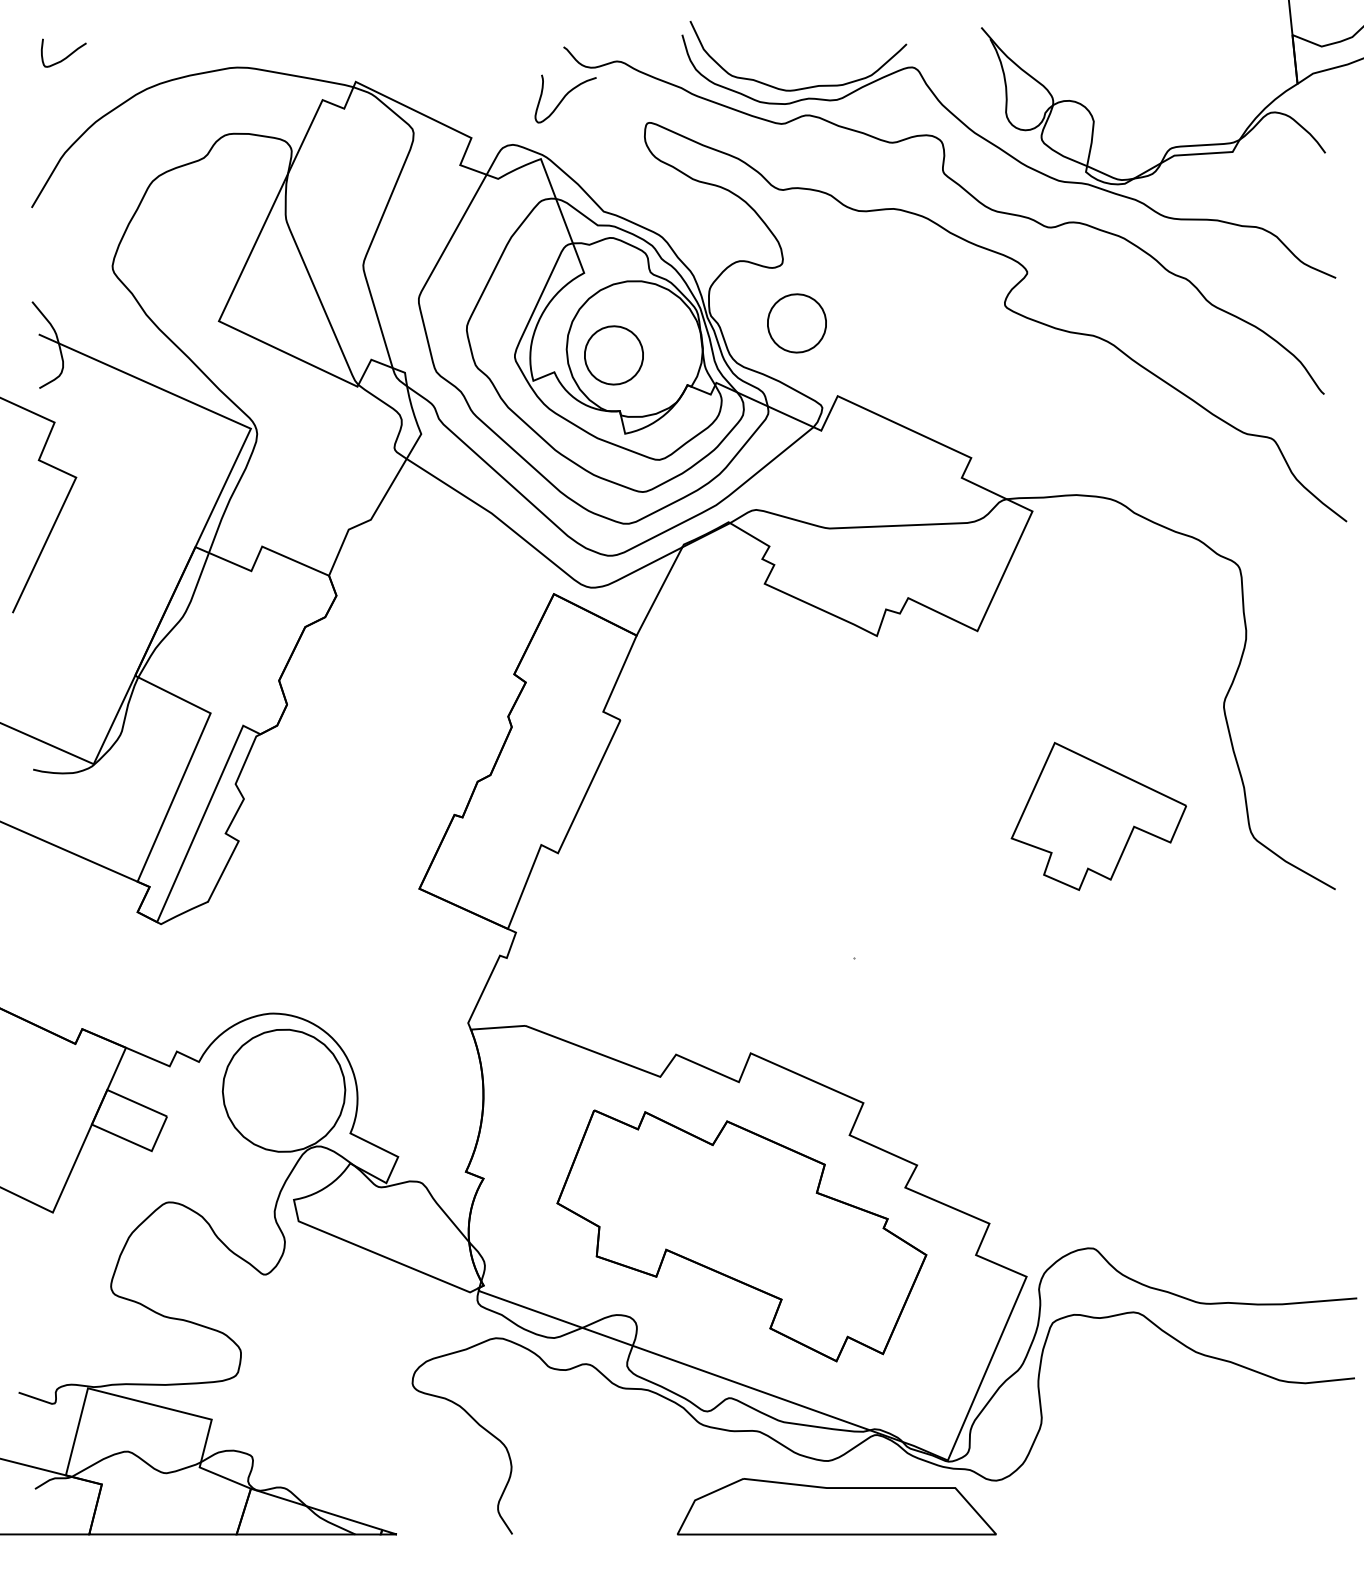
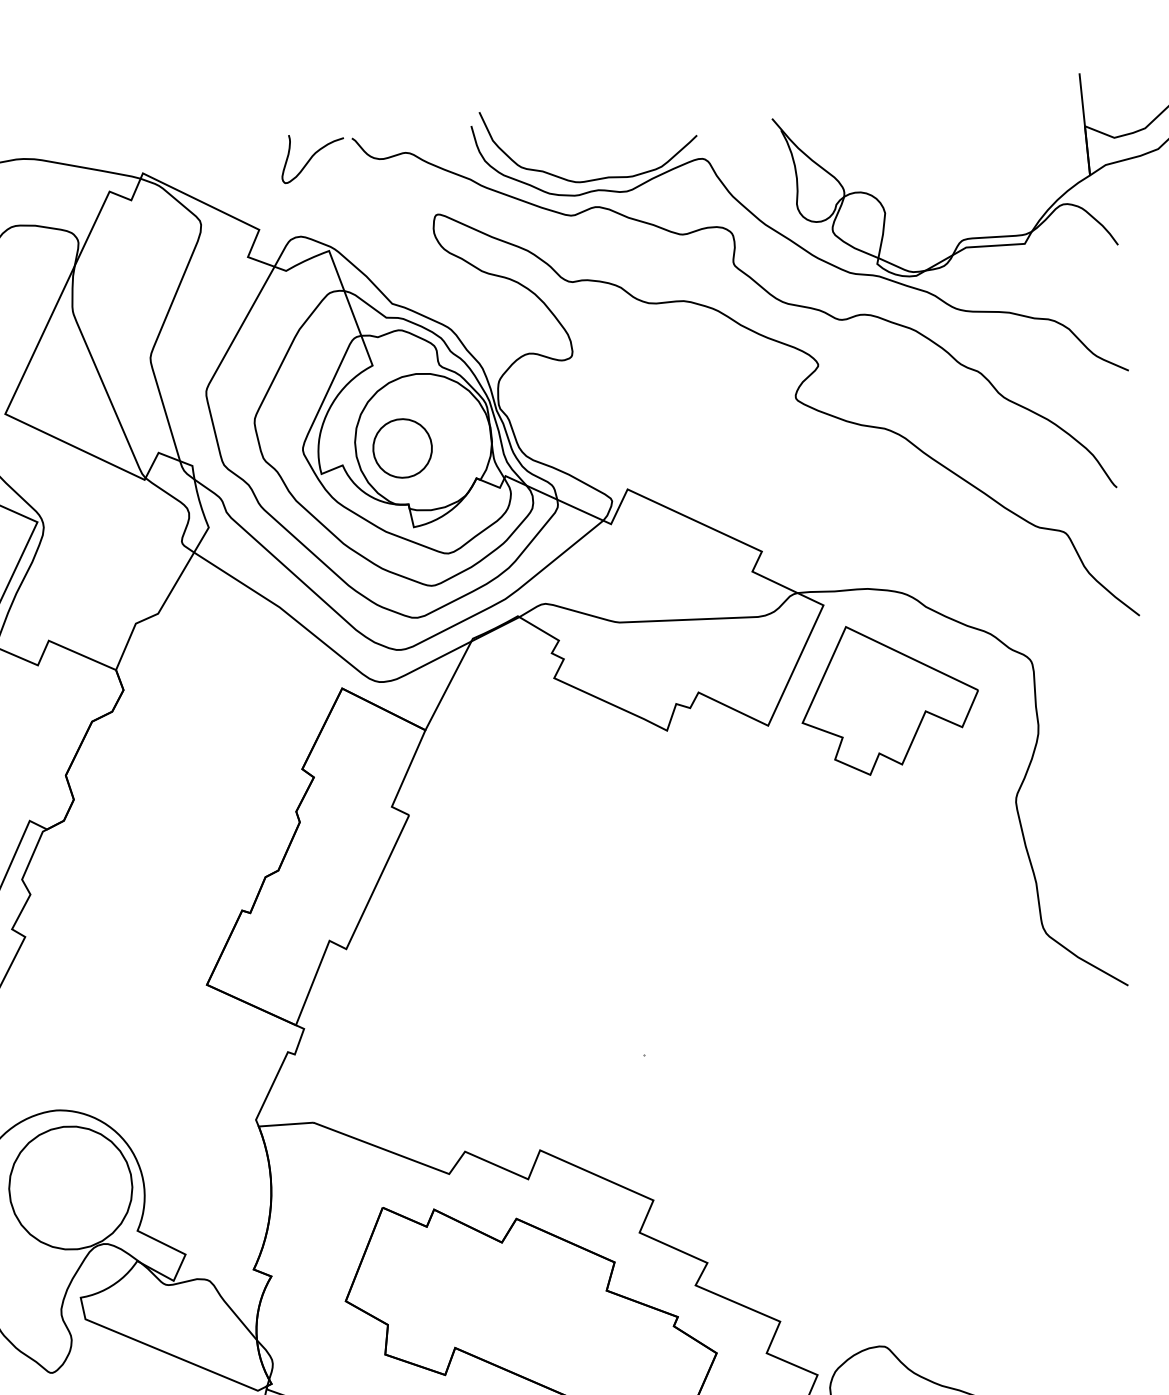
curve: (565, 97) -> (312, 157), moved
part: (796, 323) -> (586, 416), removed
part: (1098, 815) -> (889, 699), moved

